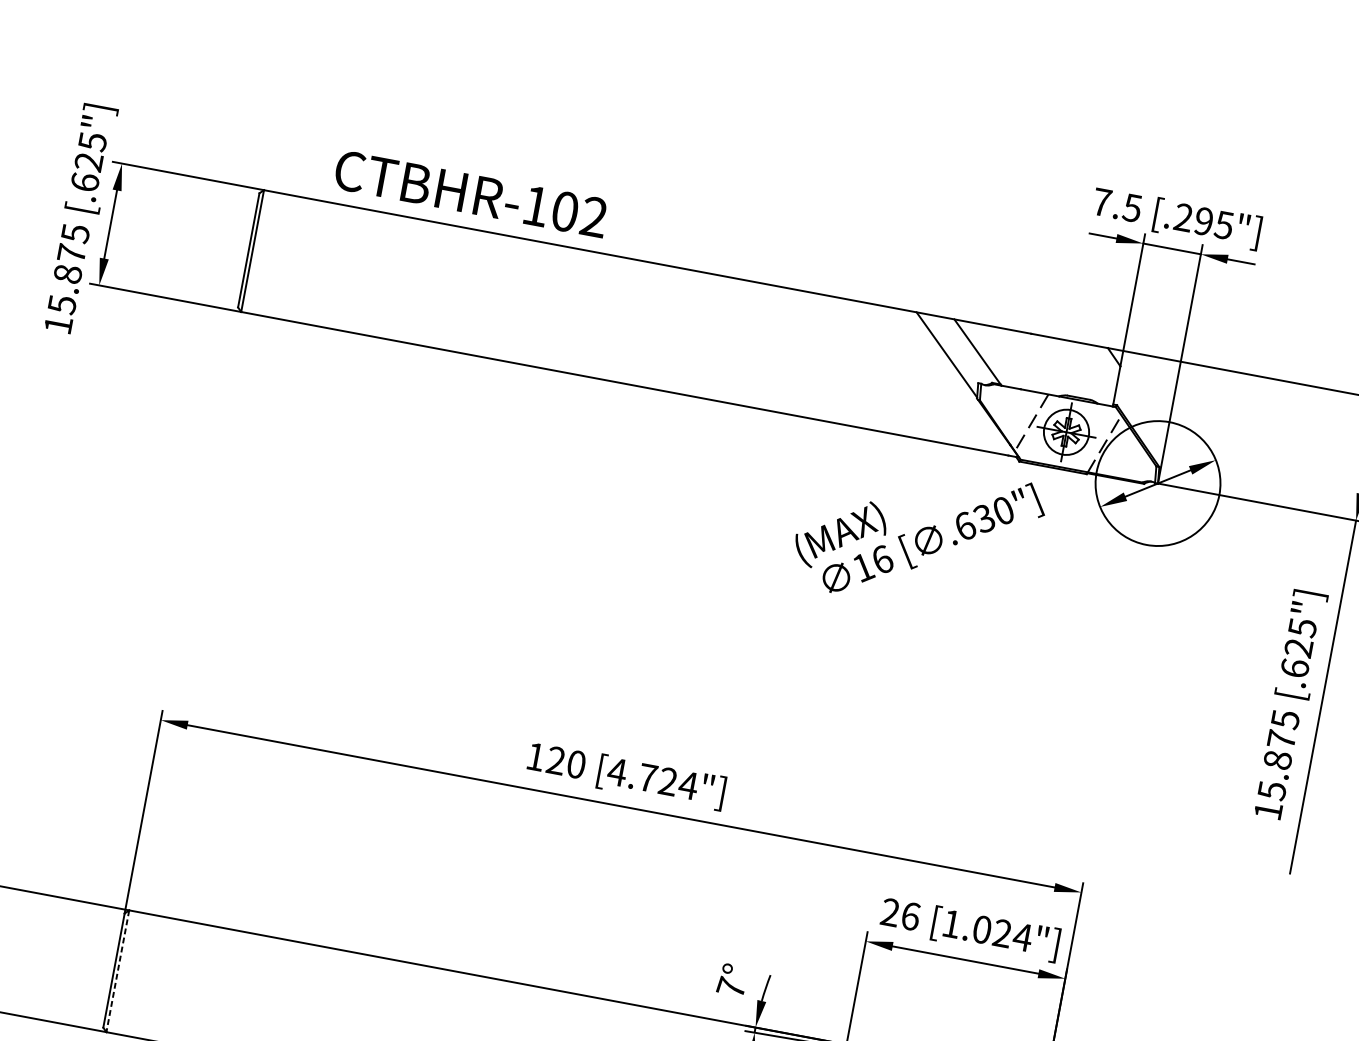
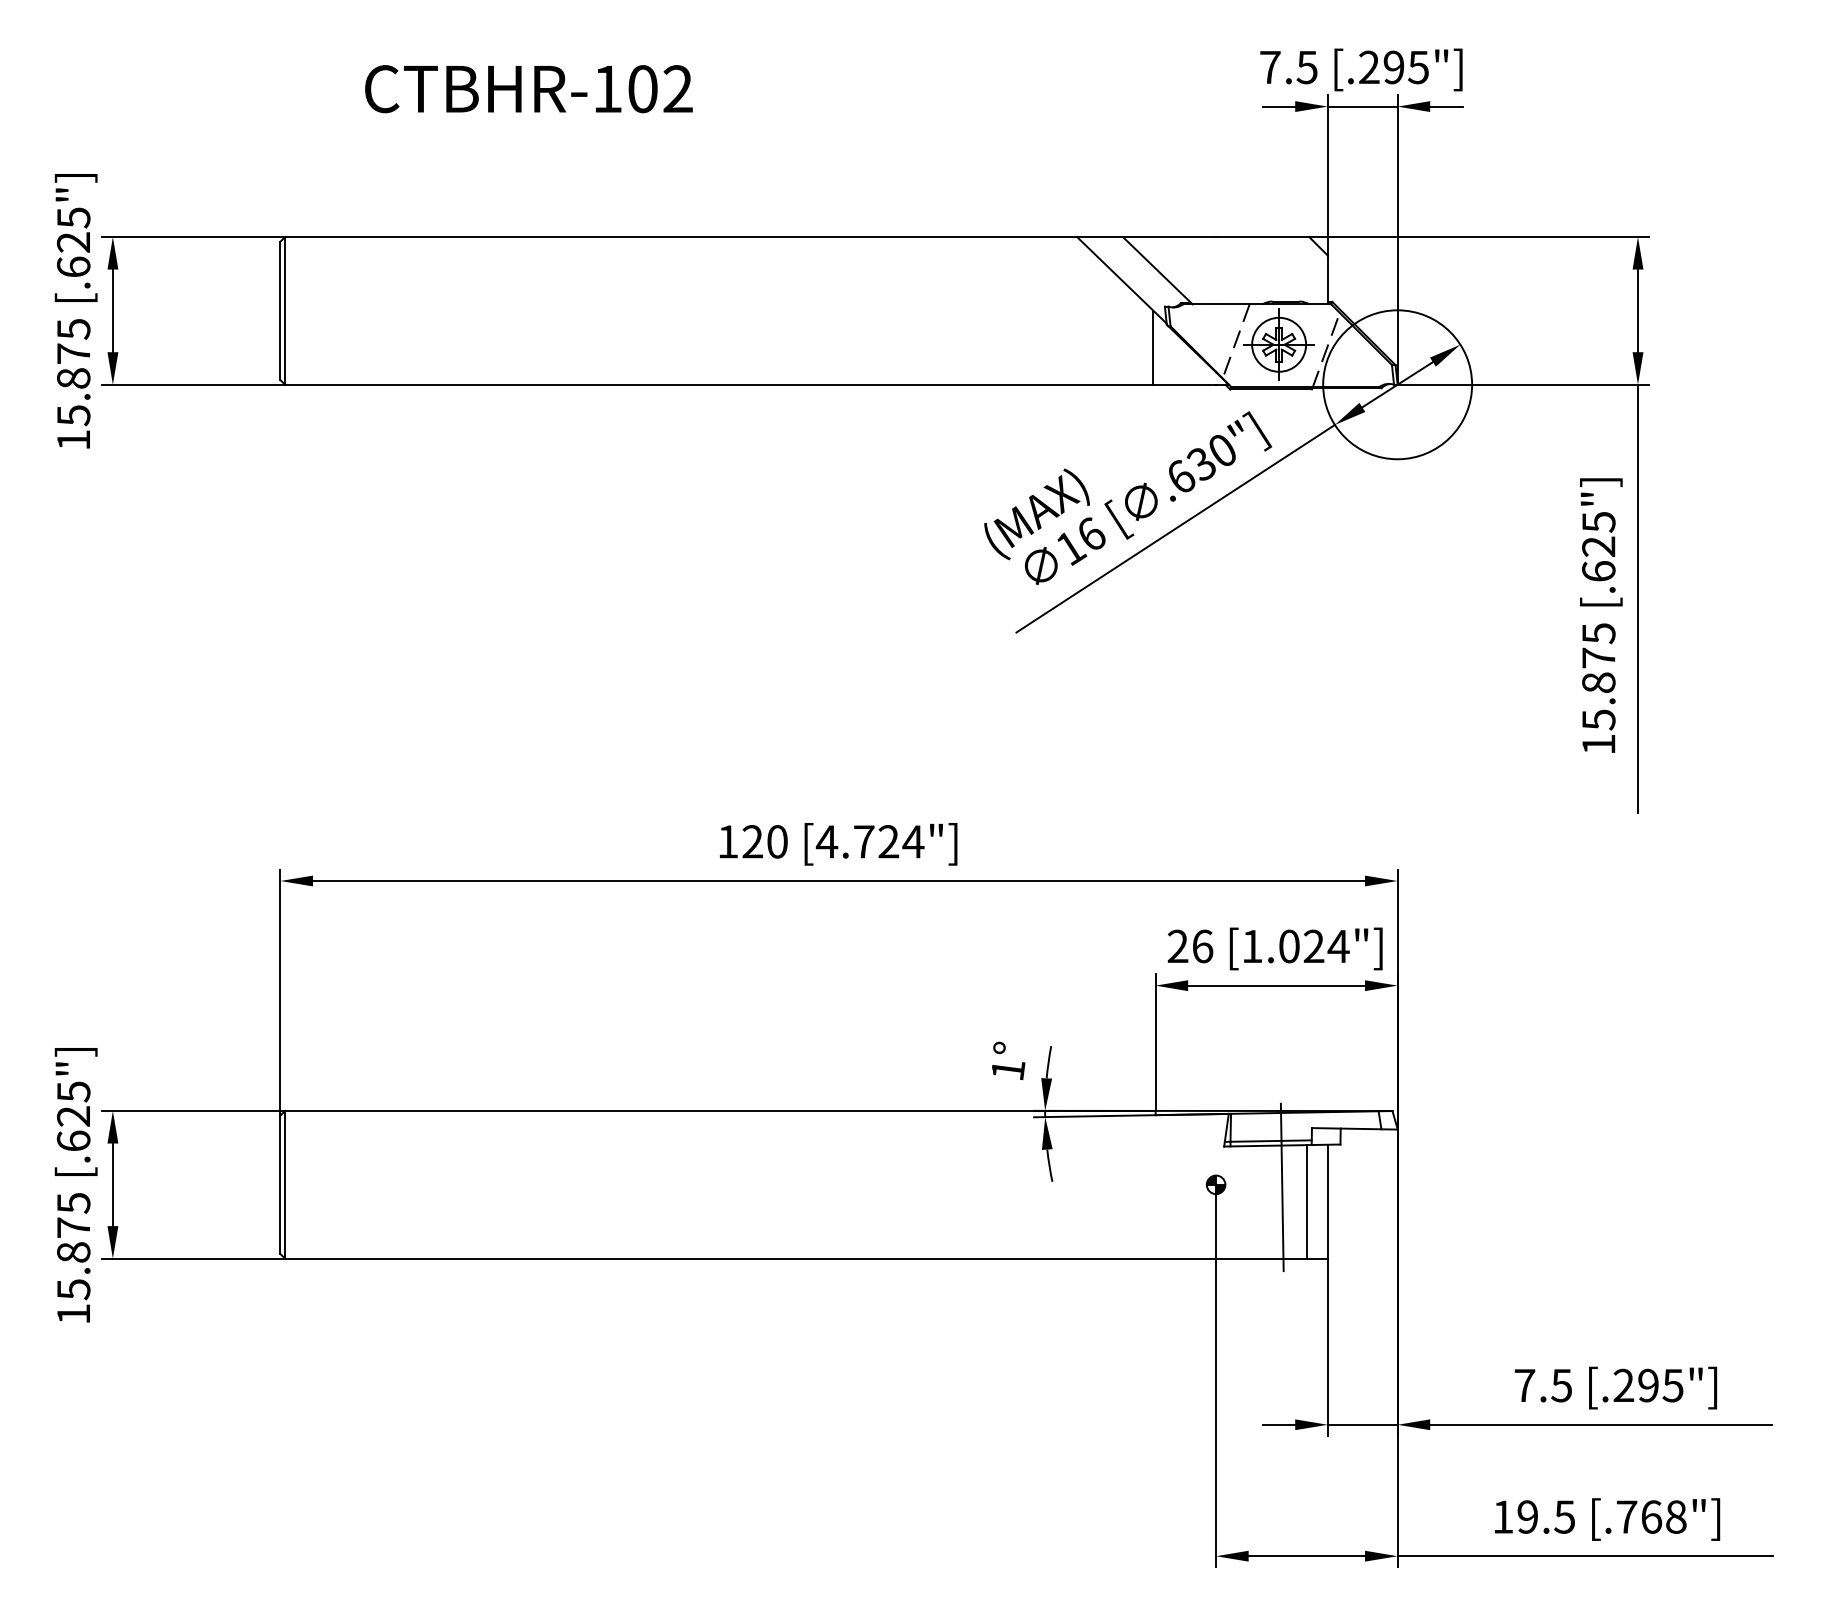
text: (470, 194) -> (528, 89), moved
line: (962, 415) -> (1153, 347), added
line: (952, 567) -> (1175, 528), added
line: (118, 971) -> (285, 1184), dashed -> solid
text: (731, 986) -> (1007, 1068), 7° -> 1°

